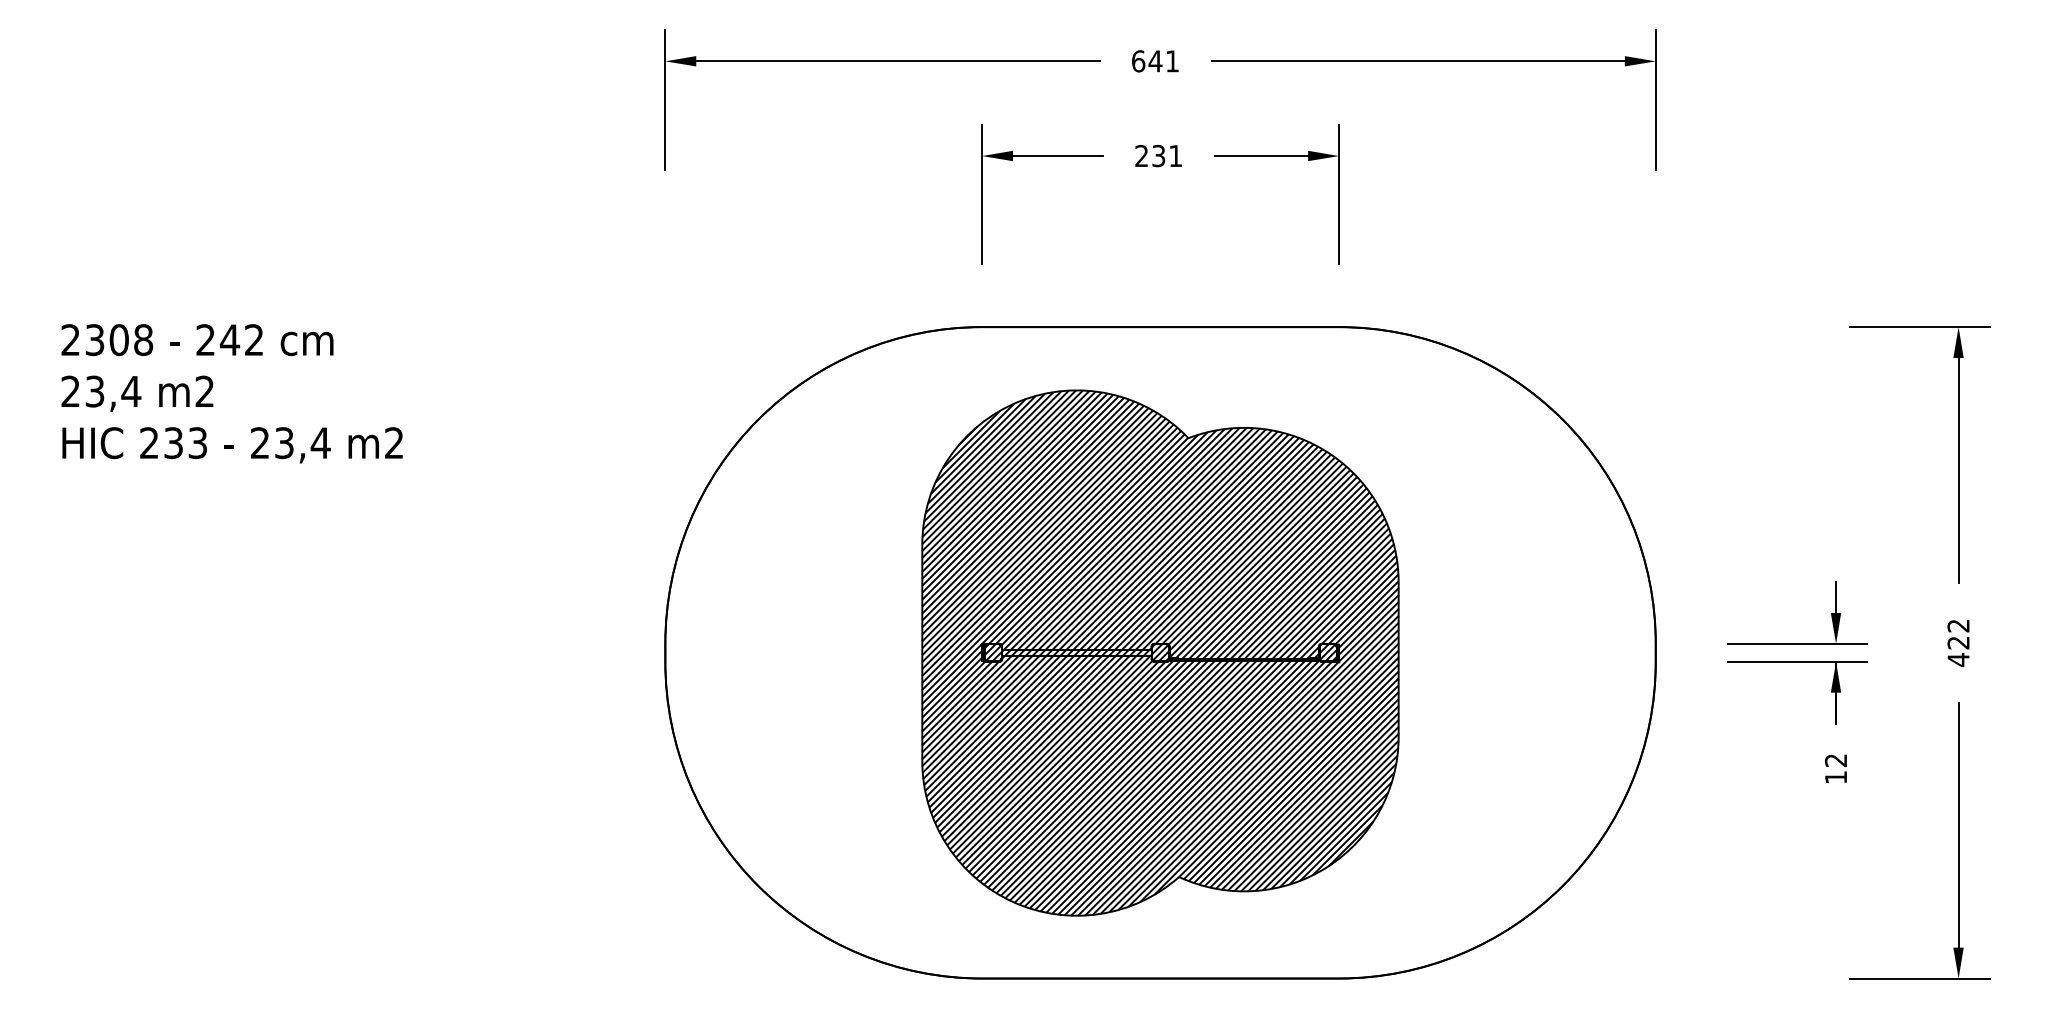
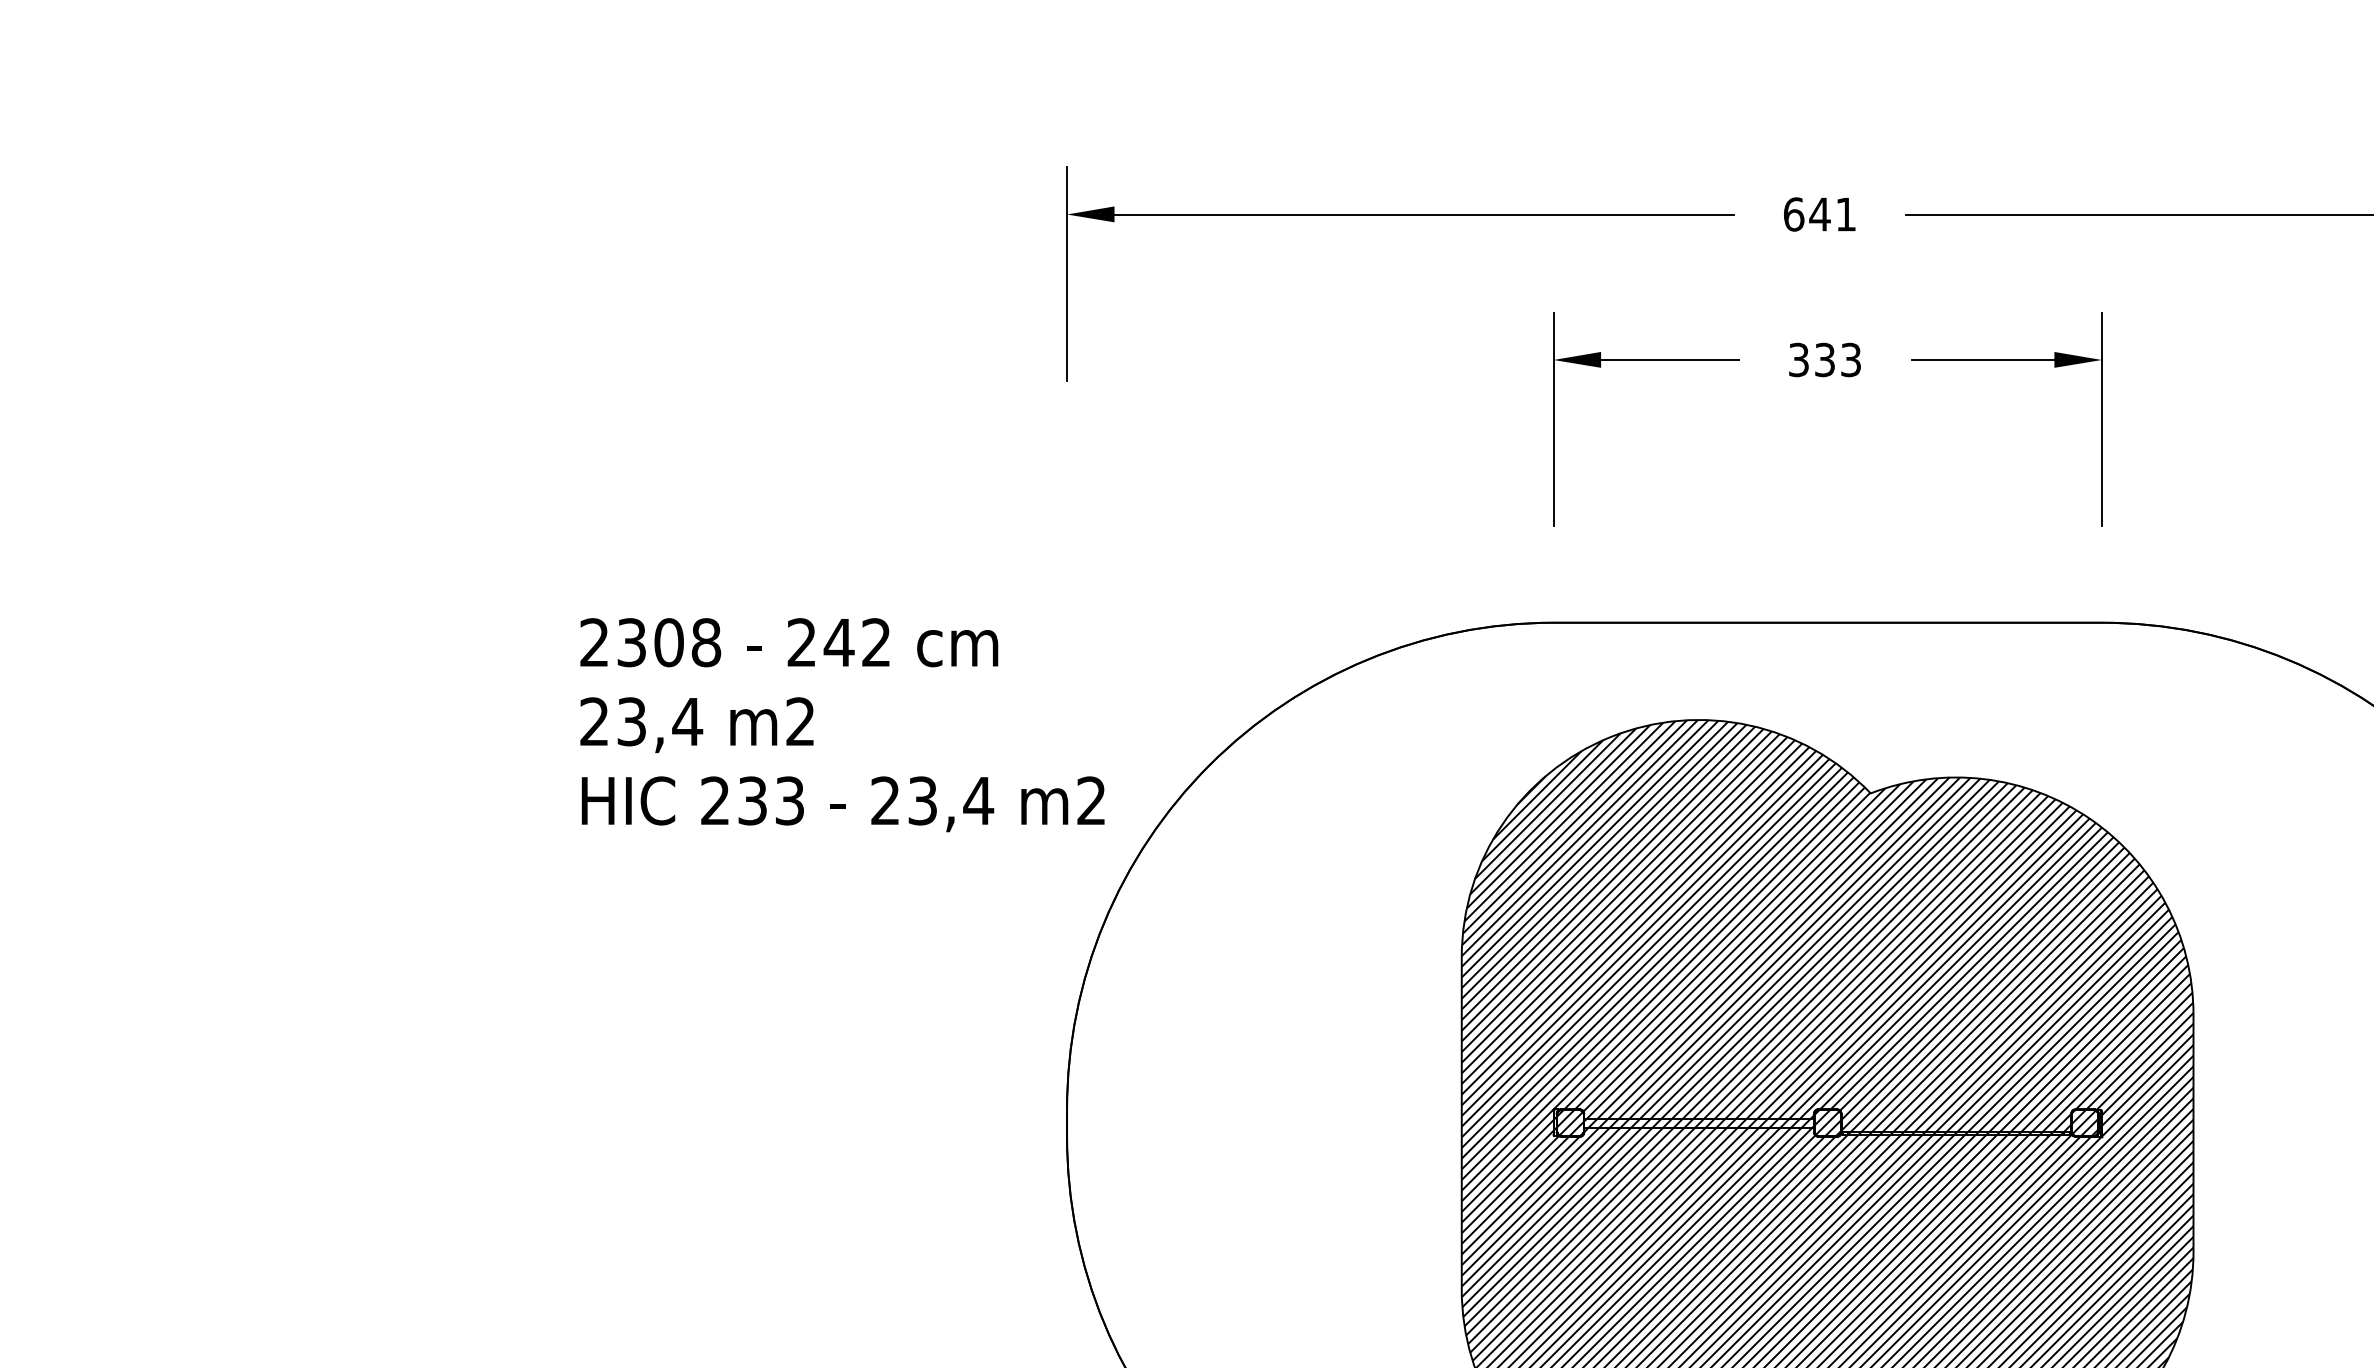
text: (1158, 155) -> (1824, 359), 231 -> 333
text: (231, 393) -> (841, 724), moved

